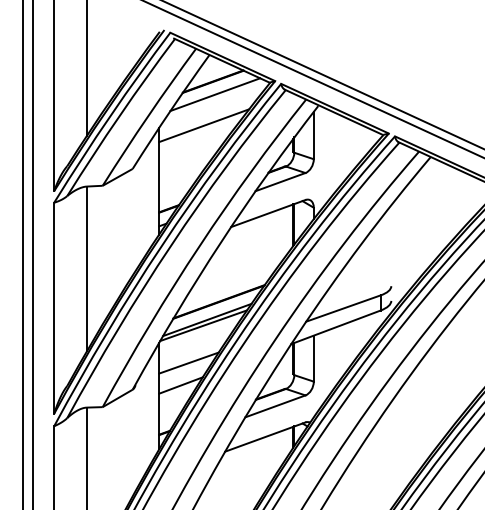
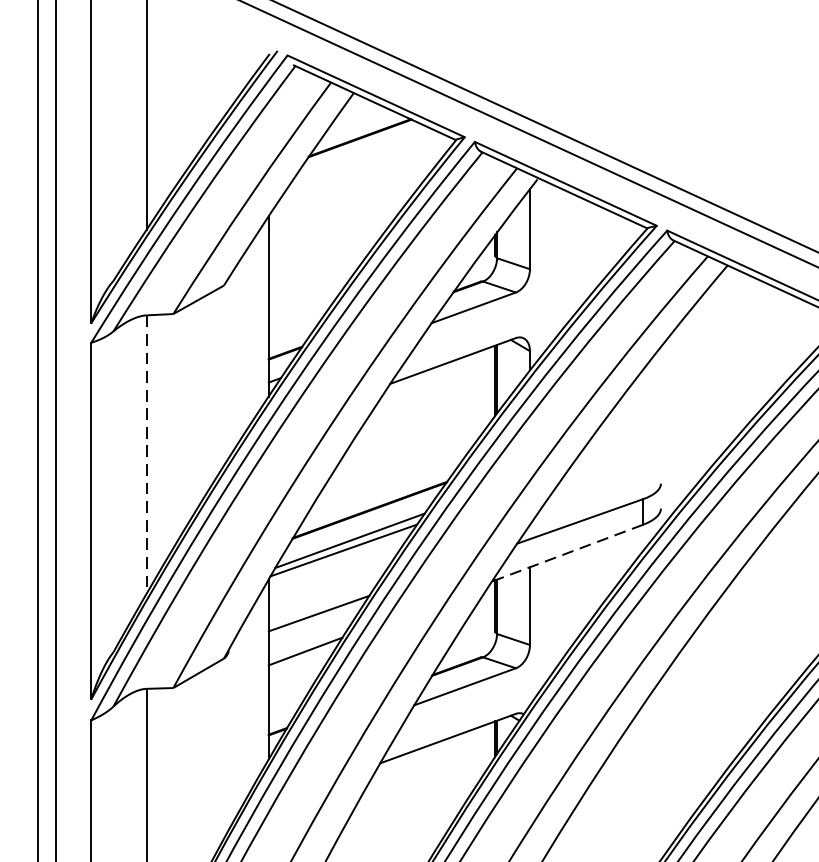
line: (215, 94) -> (363, 159), removed
line: (204, 125) -> (345, 212), removed
line: (86, 269) -> (145, 455), solid -> dashed
line: (336, 327) -> (568, 553), solid -> dashed

